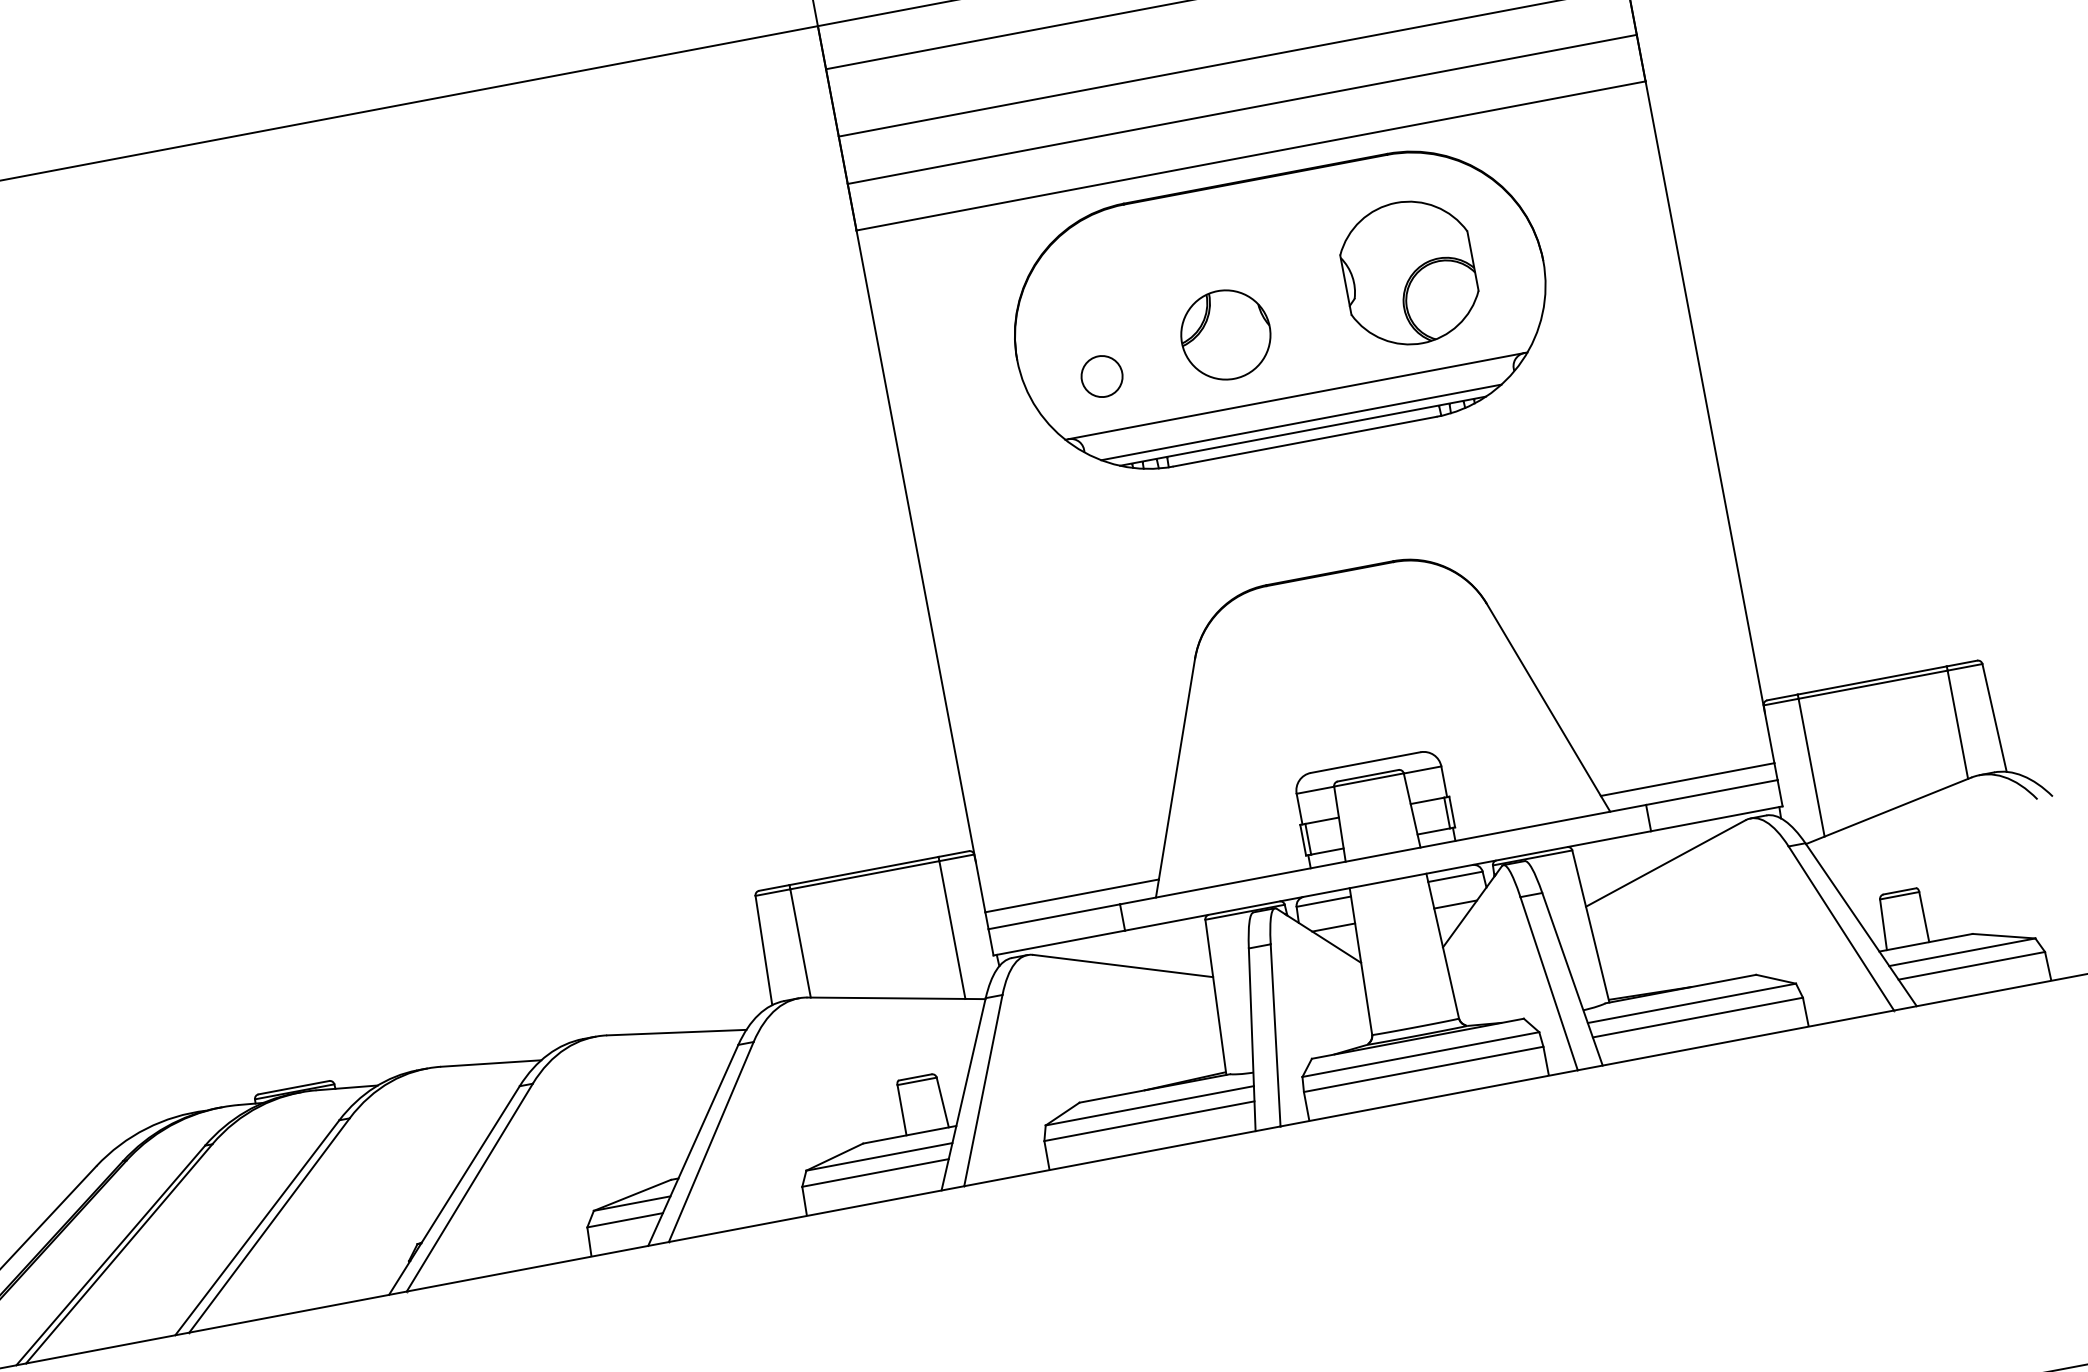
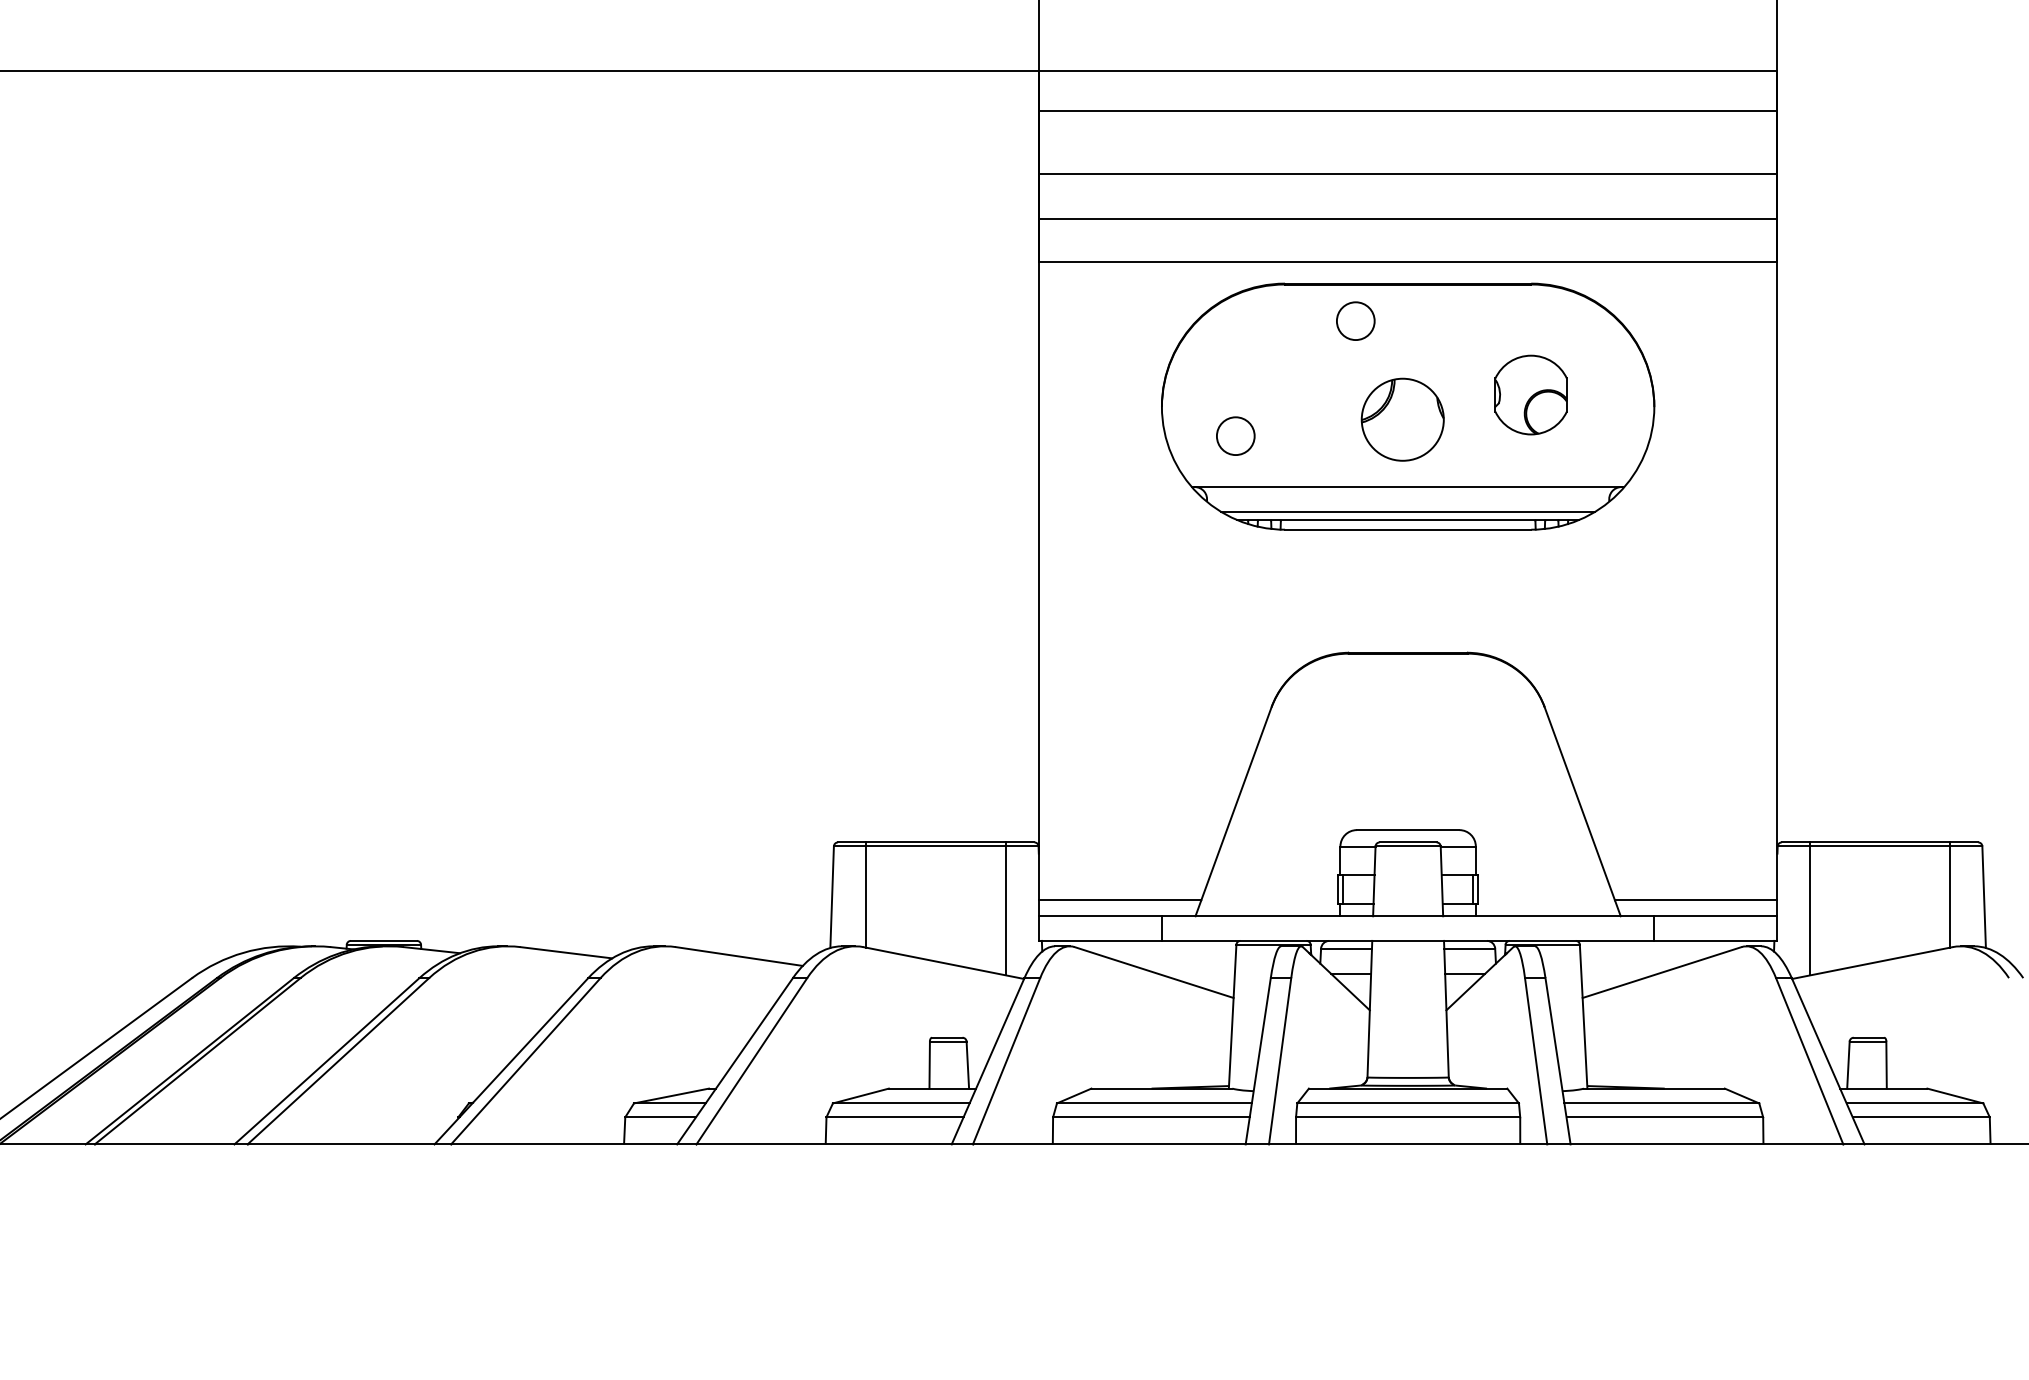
circle: (1206, 228) -> (1355, 320), added
part: (1408, 272) -> (1530, 394), size x0.6
part: (1225, 334) -> (1402, 419), moved

